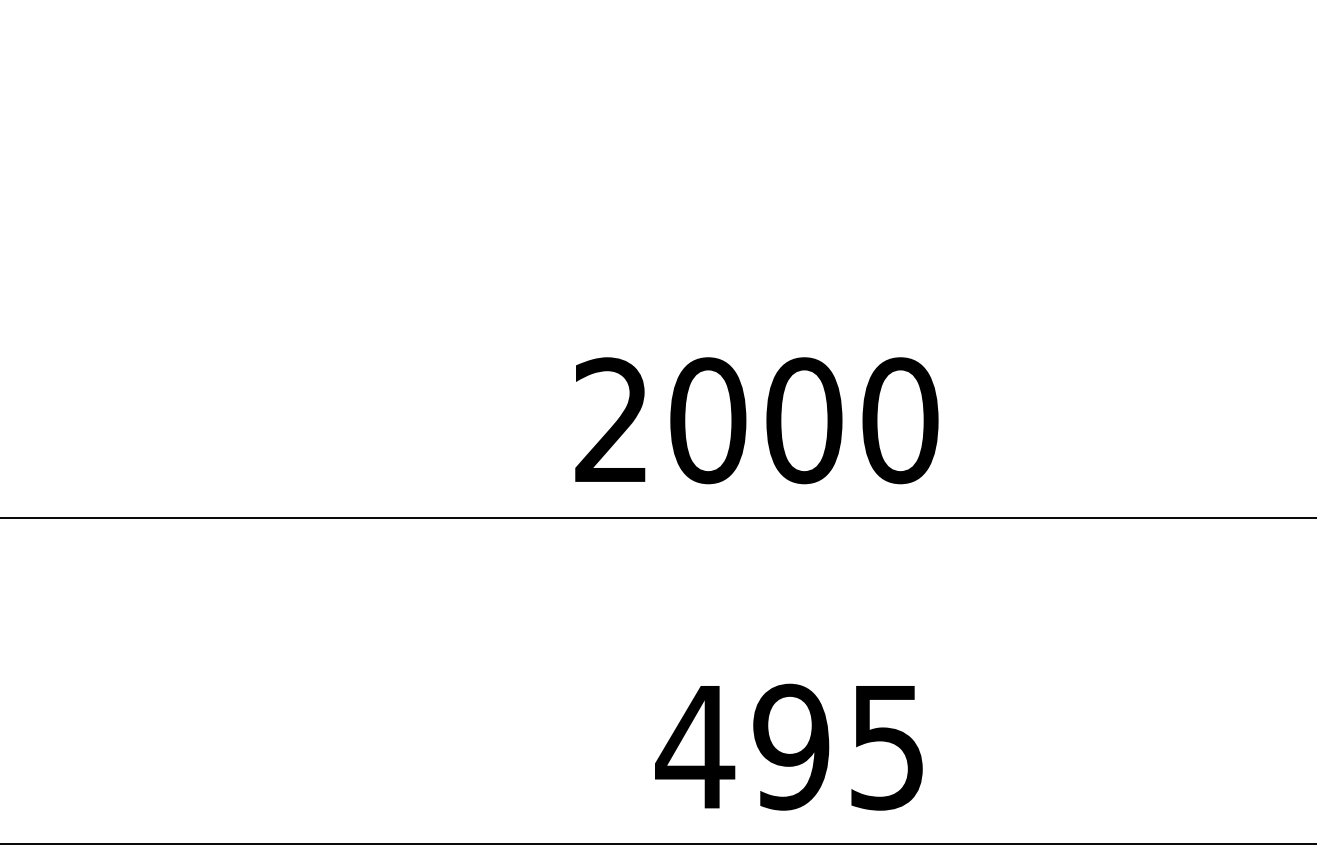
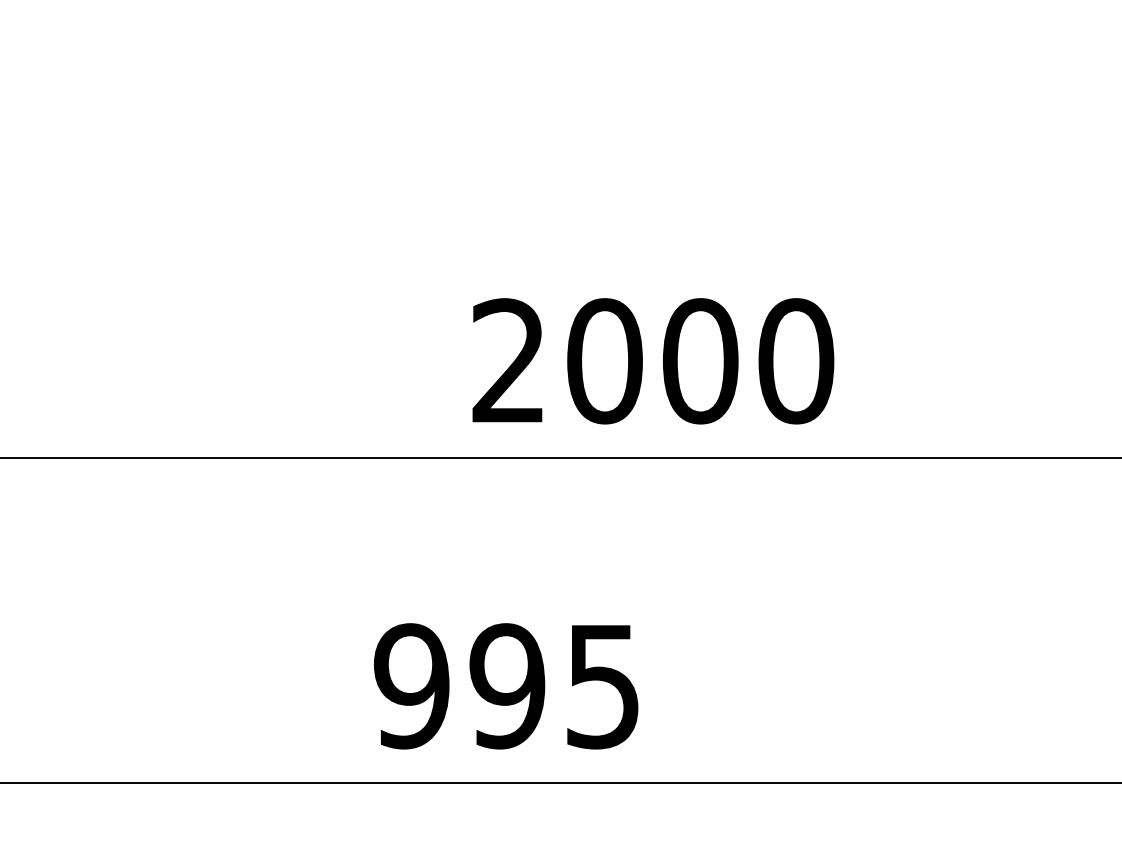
text: (756, 420) -> (653, 361), moved
text: (695, 746) -> (412, 685), 495 -> 995

